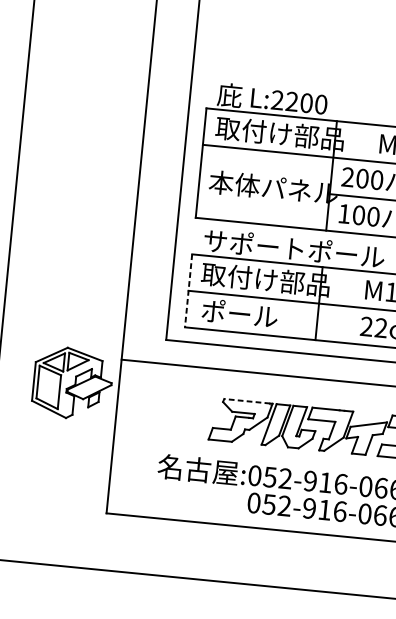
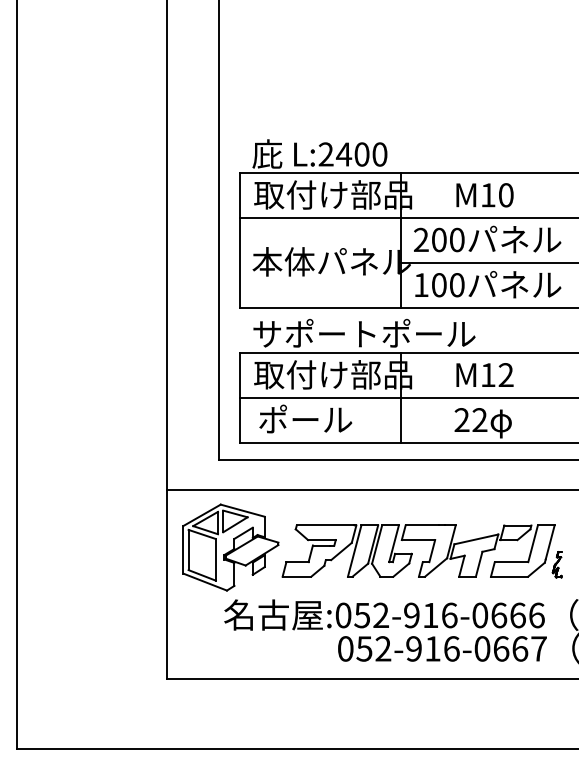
text: (291, 101) -> (343, 154), L:2200 -> L:2400
line: (188, 290) -> (240, 397), dashed -> solid
part: (72, 383) -> (230, 547), moved
line: (246, 401) -> (324, 525), dashed -> solid

